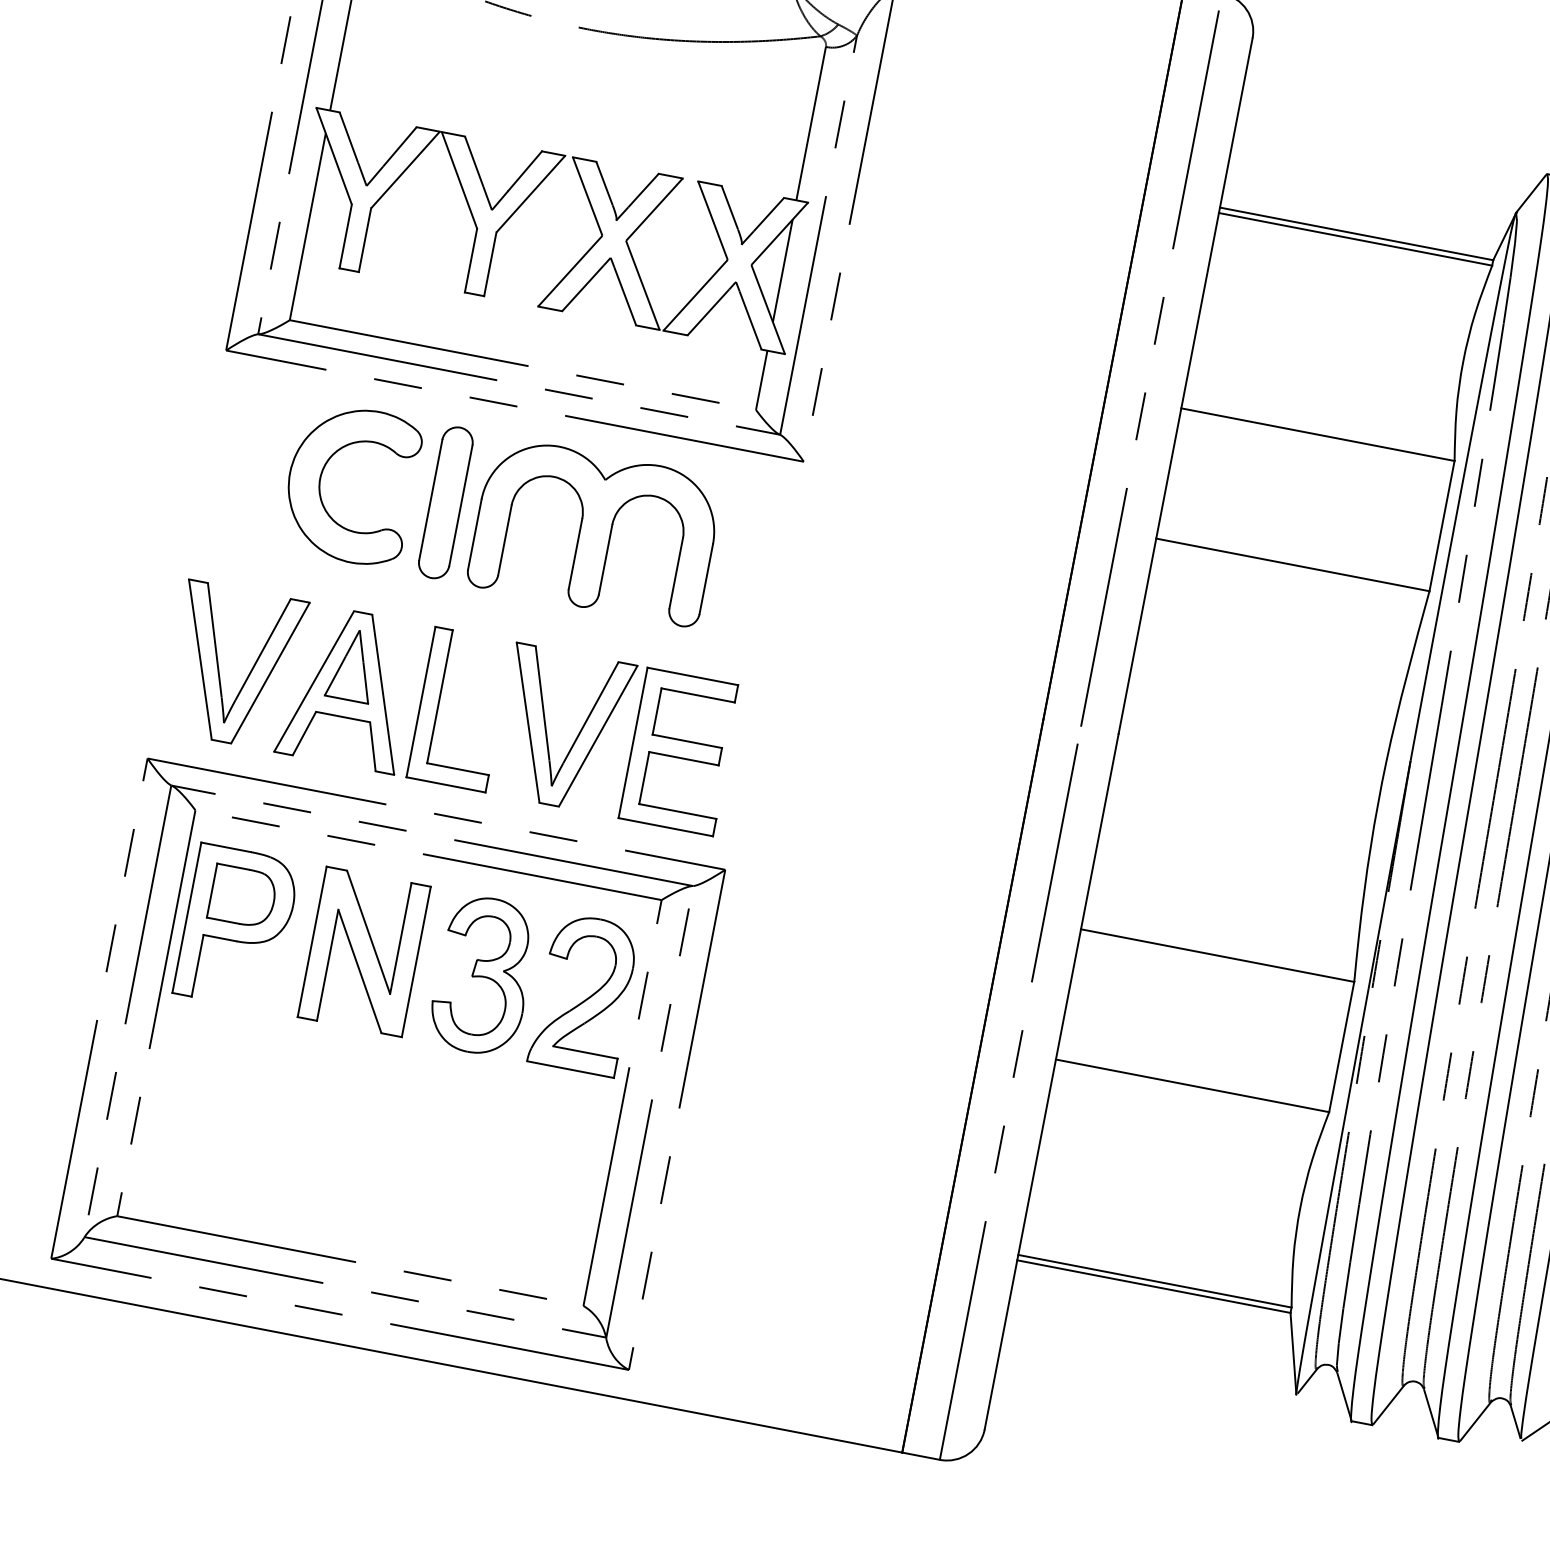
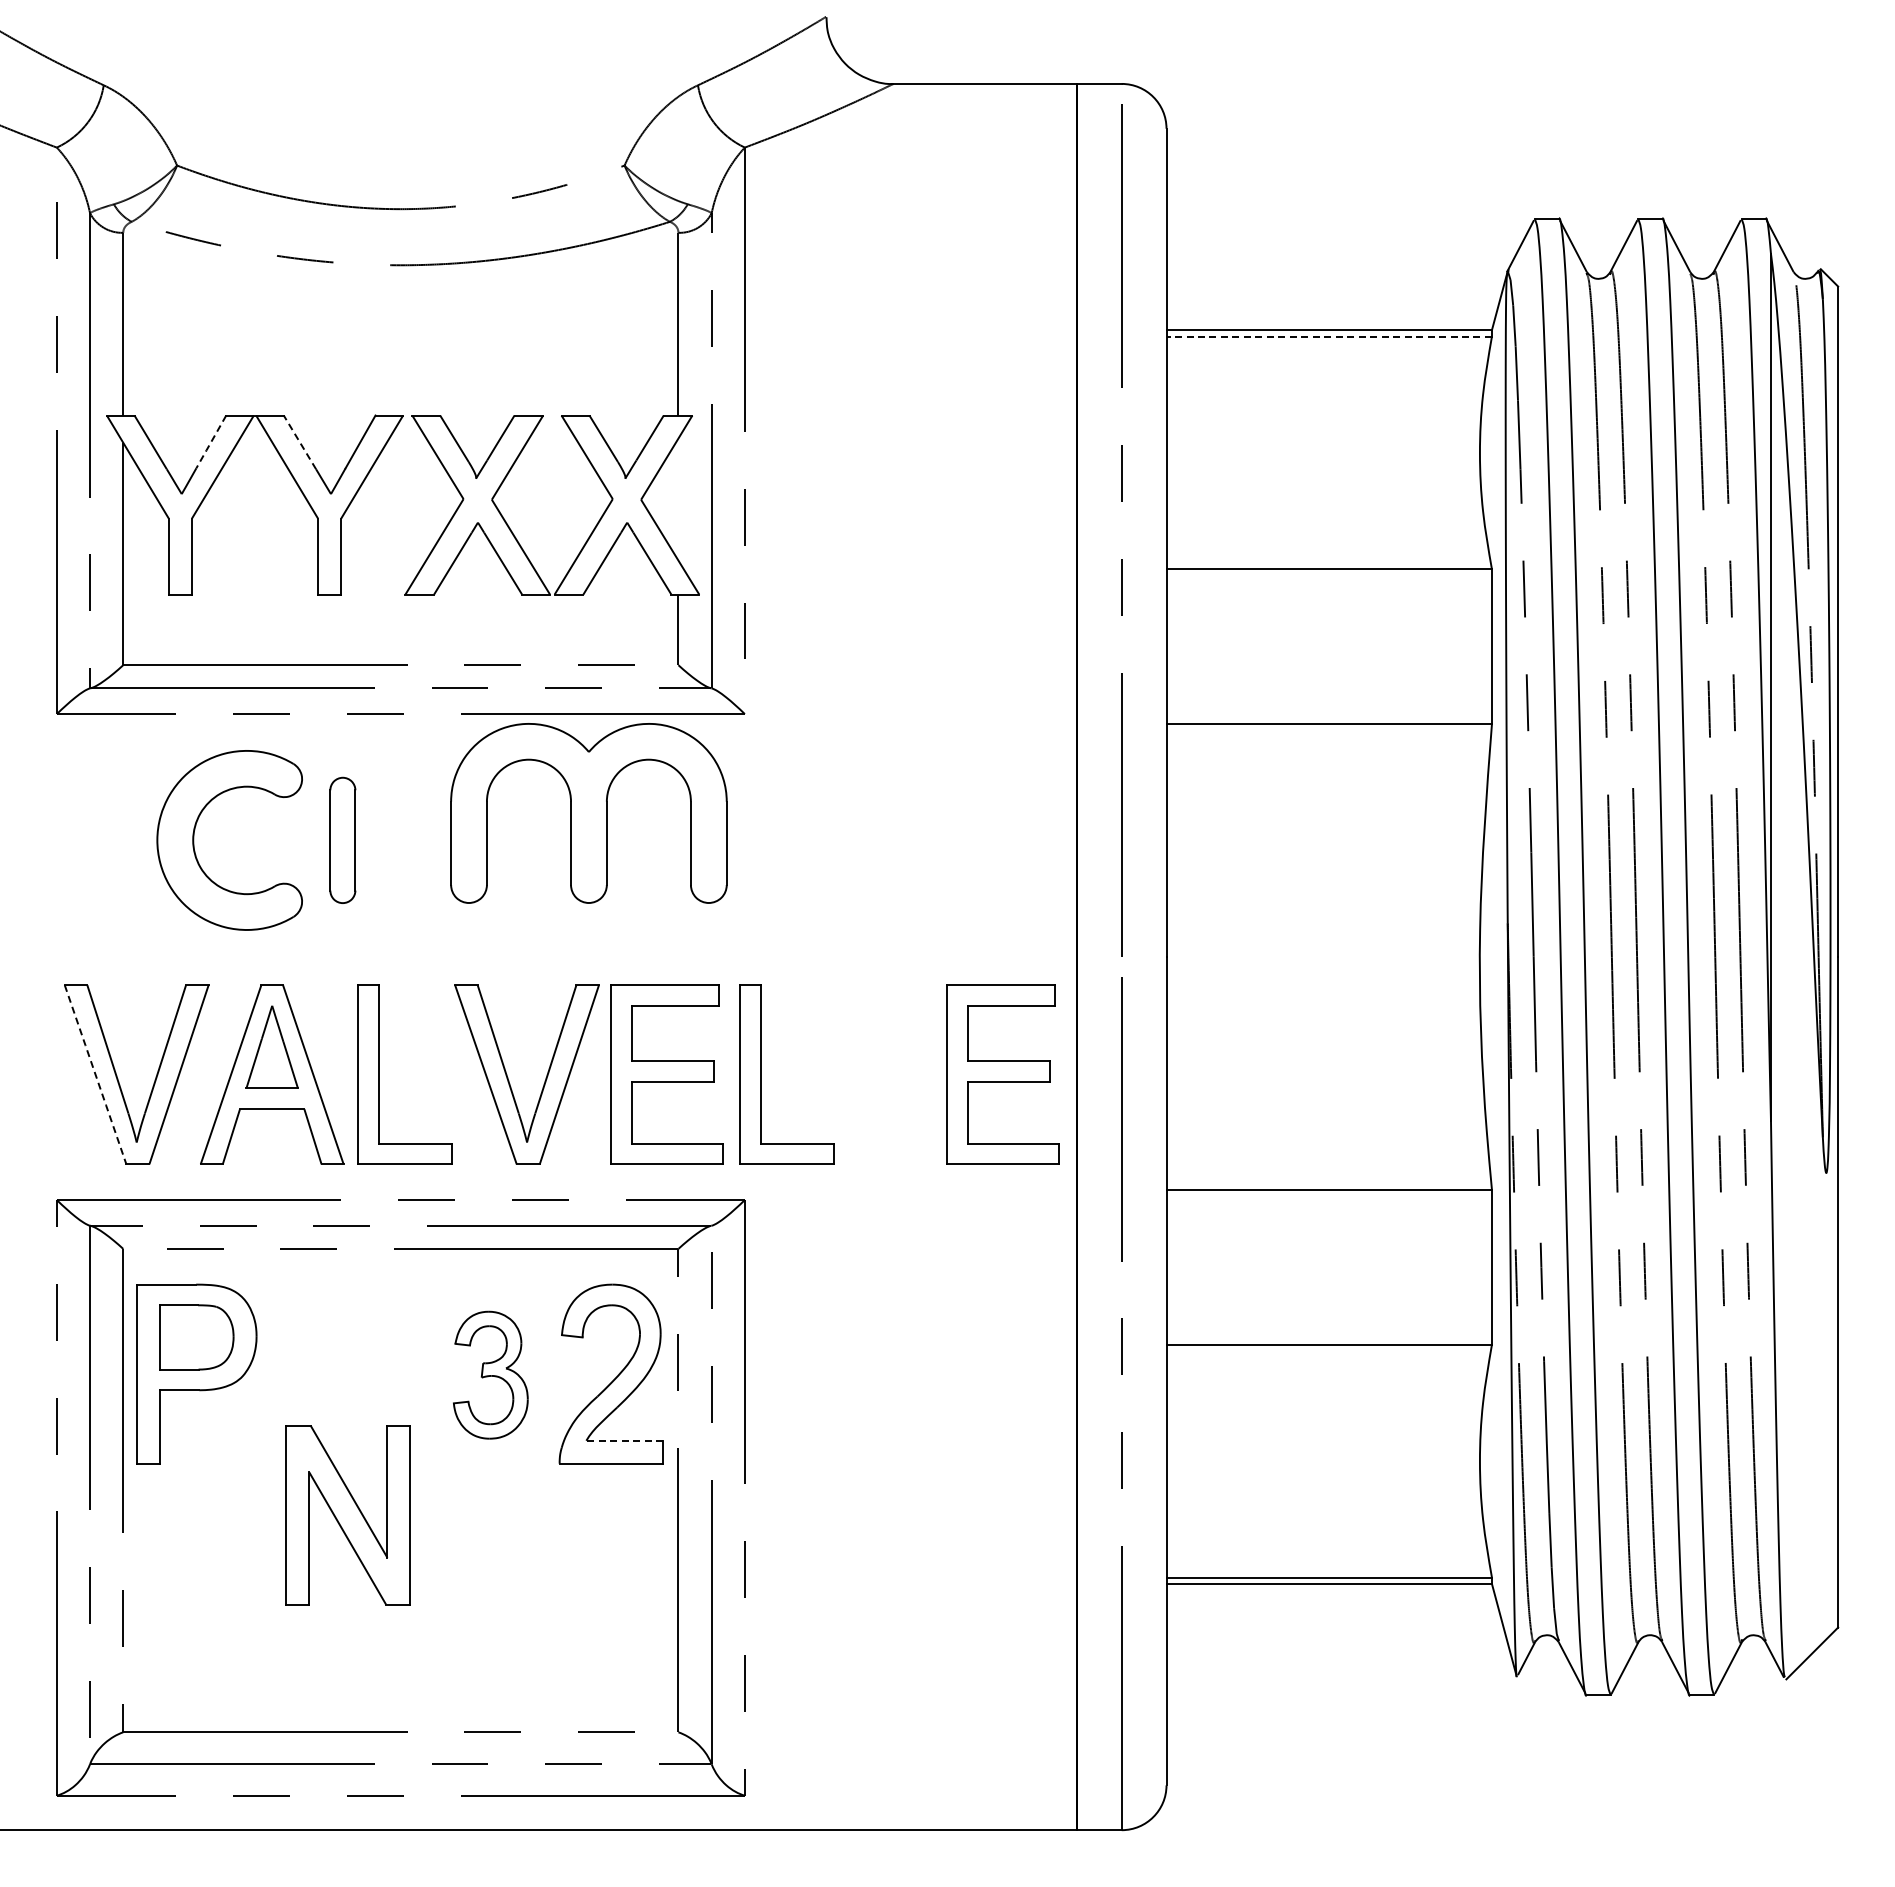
line: (400, 146) -> (211, 441), solid -> dashed
line: (473, 161) -> (299, 442), solid -> dashed
line: (1355, 239) -> (1329, 336), solid -> dashed
line: (782, 270) -> (678, 499), removed
part: (445, 502) -> (342, 840), size x0.7
part: (595, 531) -> (588, 813), moved
line: (200, 660) -> (95, 1075), solid -> dashed
part: (759, 767) -> (761, 1074), added
part: (961, 806) -> (1002, 1074), added
part: (363, 952) -> (347, 1515), moved
part: (483, 975) -> (490, 1374), size x0.7
line: (585, 1052) -> (624, 1440), solid -> dashed

